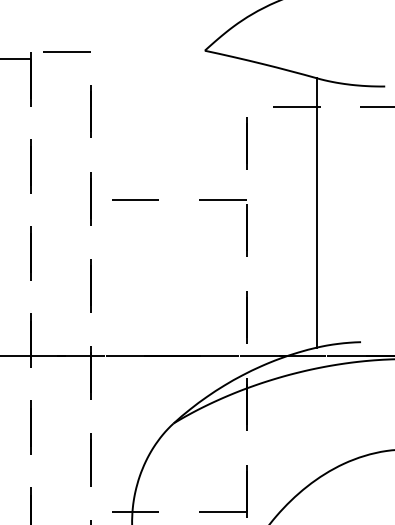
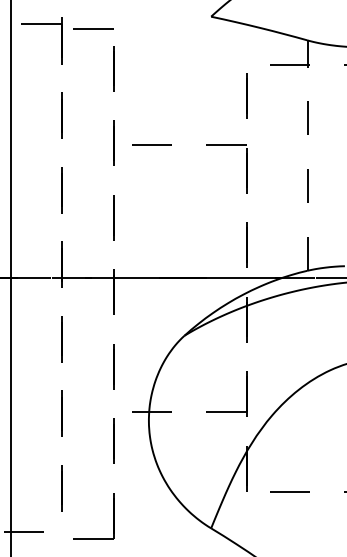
line: (67, 50) -> (93, 28), moved
line: (317, 212) -> (307, 155), solid -> dashed

